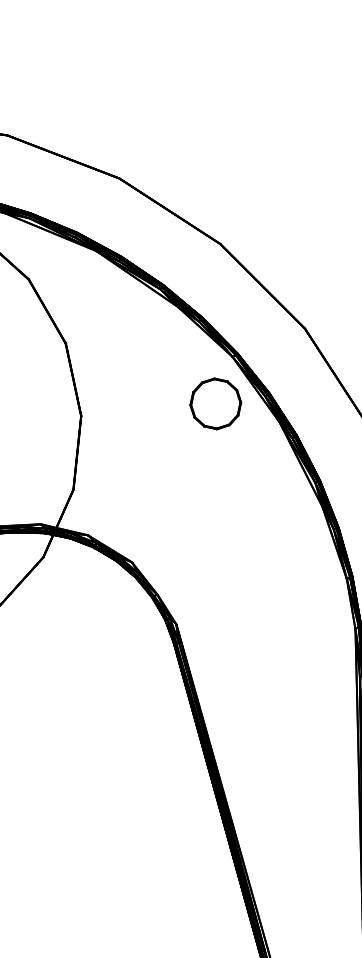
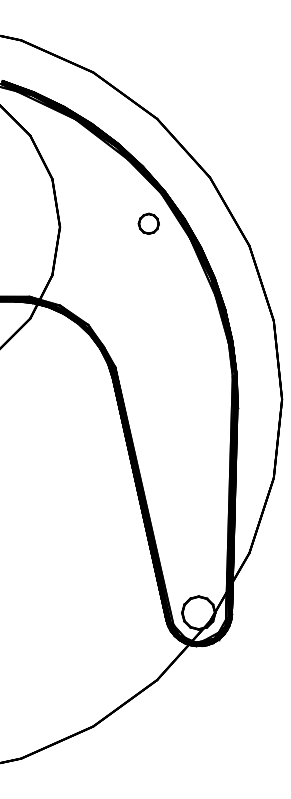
part: (215, 403) -> (148, 223), size x0.6

